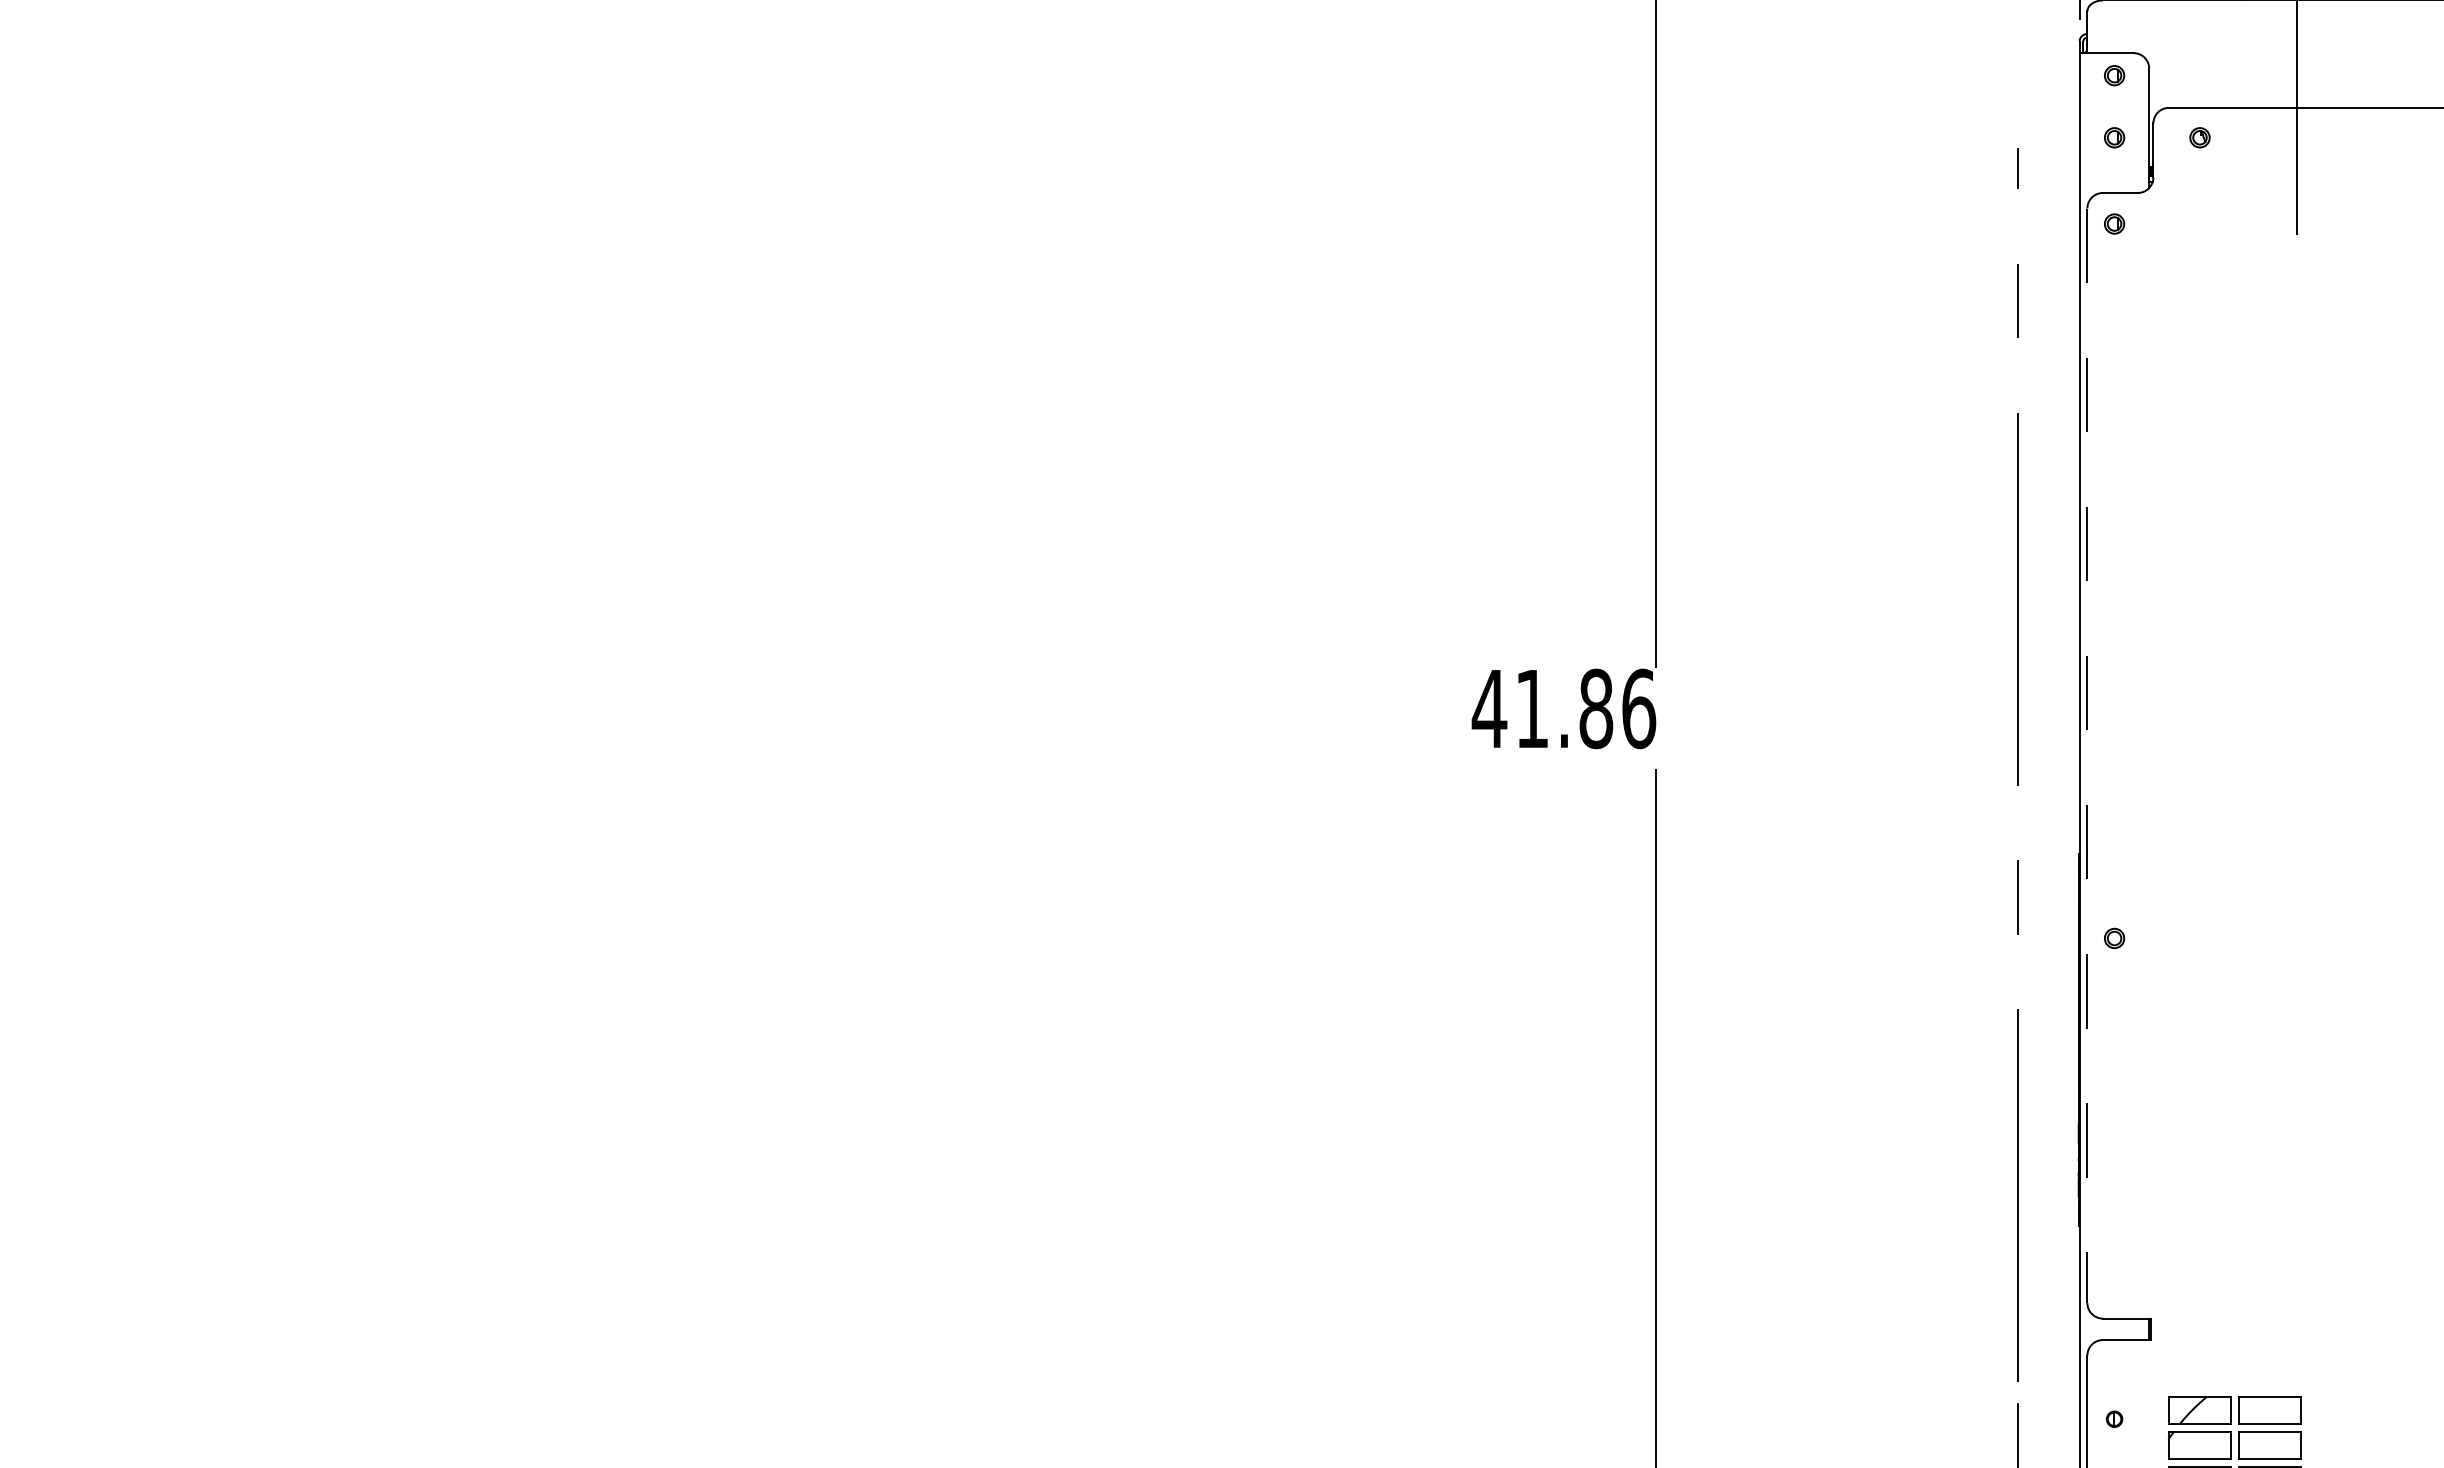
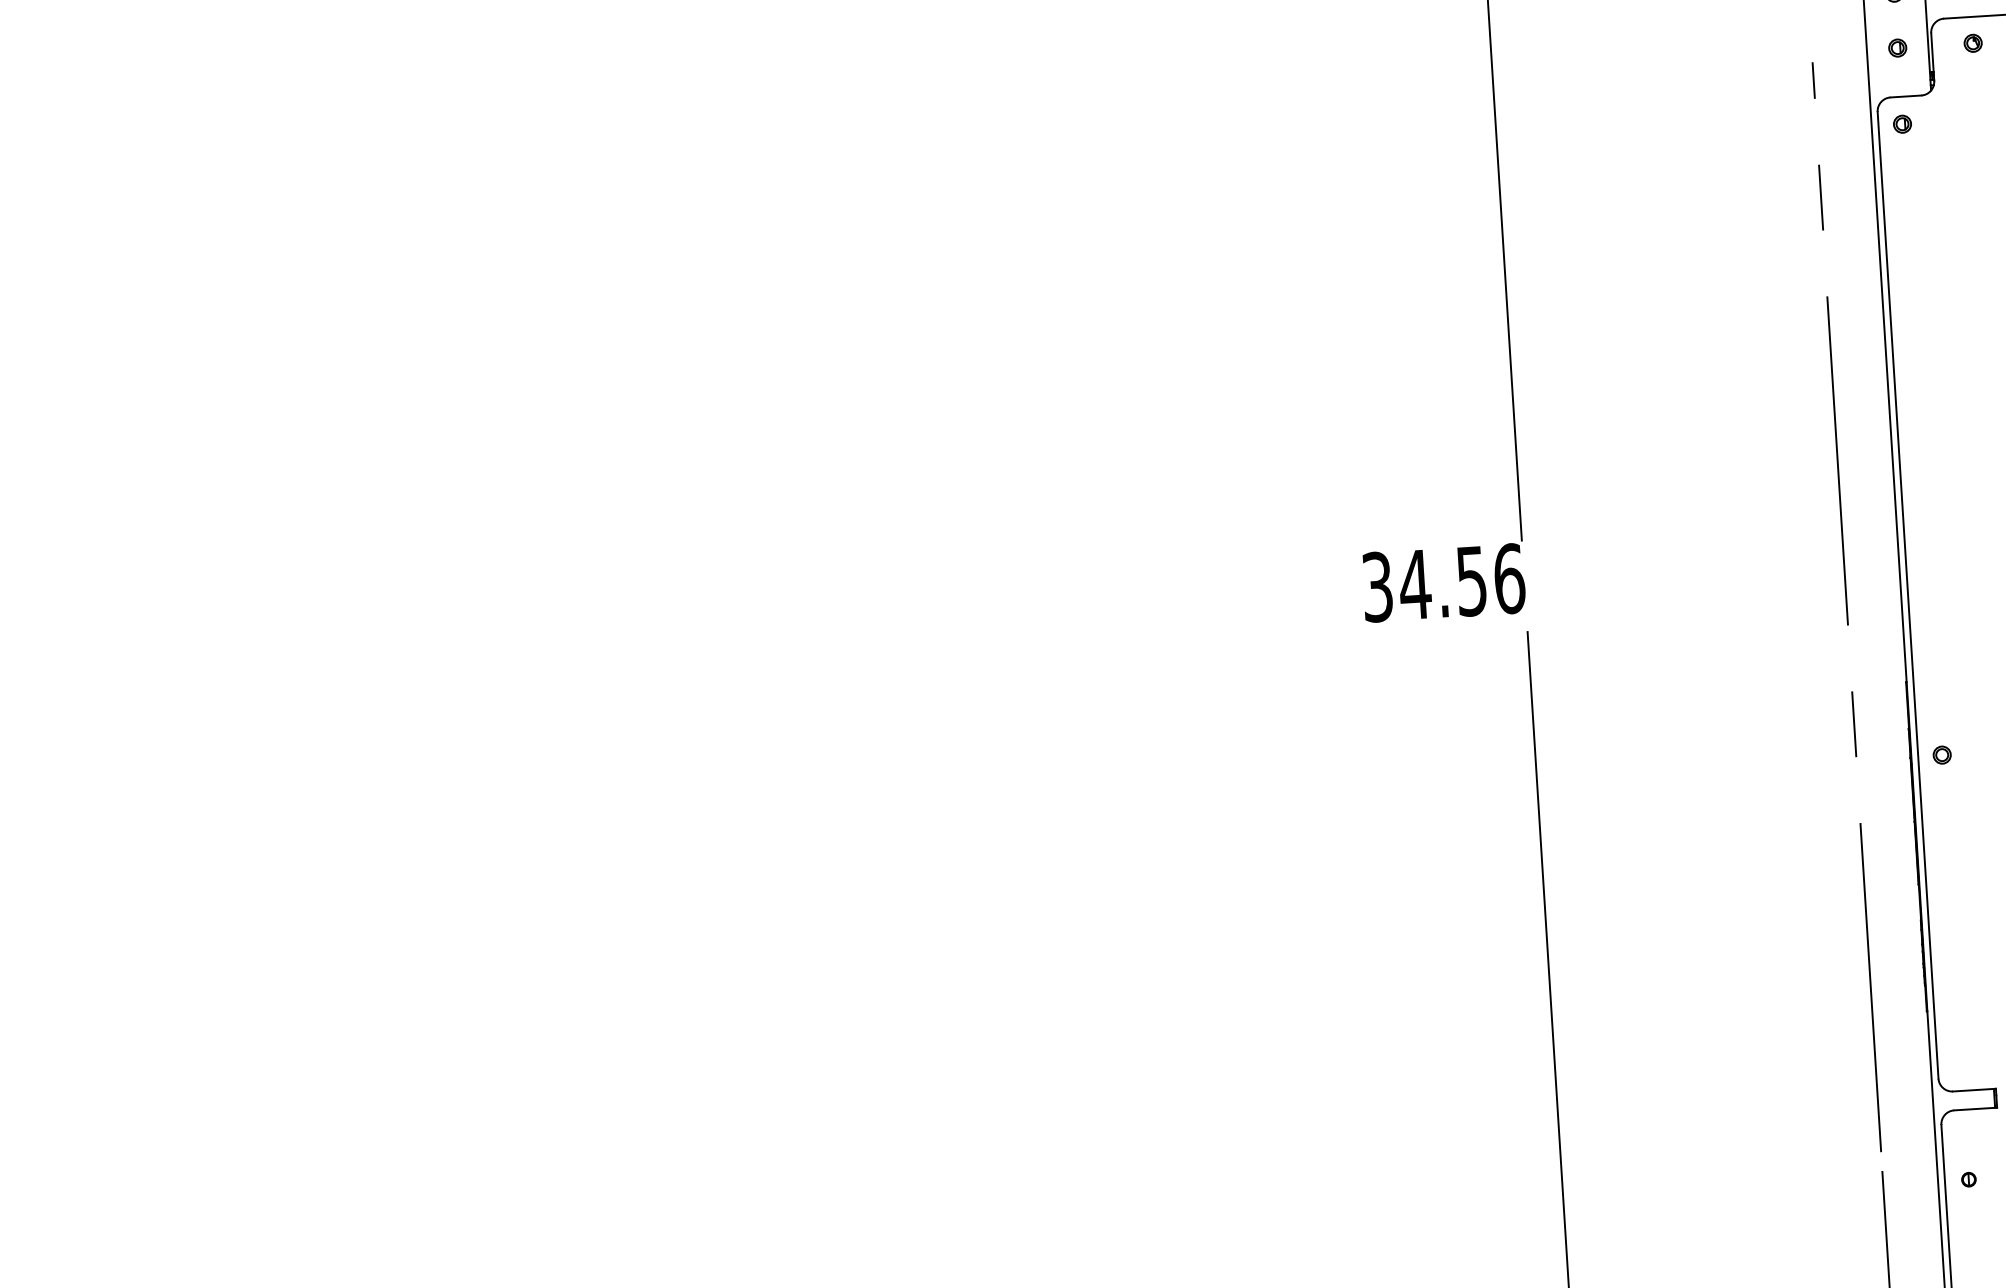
text: (1542, 708) -> (1424, 583), 41.86 -> 34.56
line: (2087, 756) -> (1908, 595), dashed -> solid

